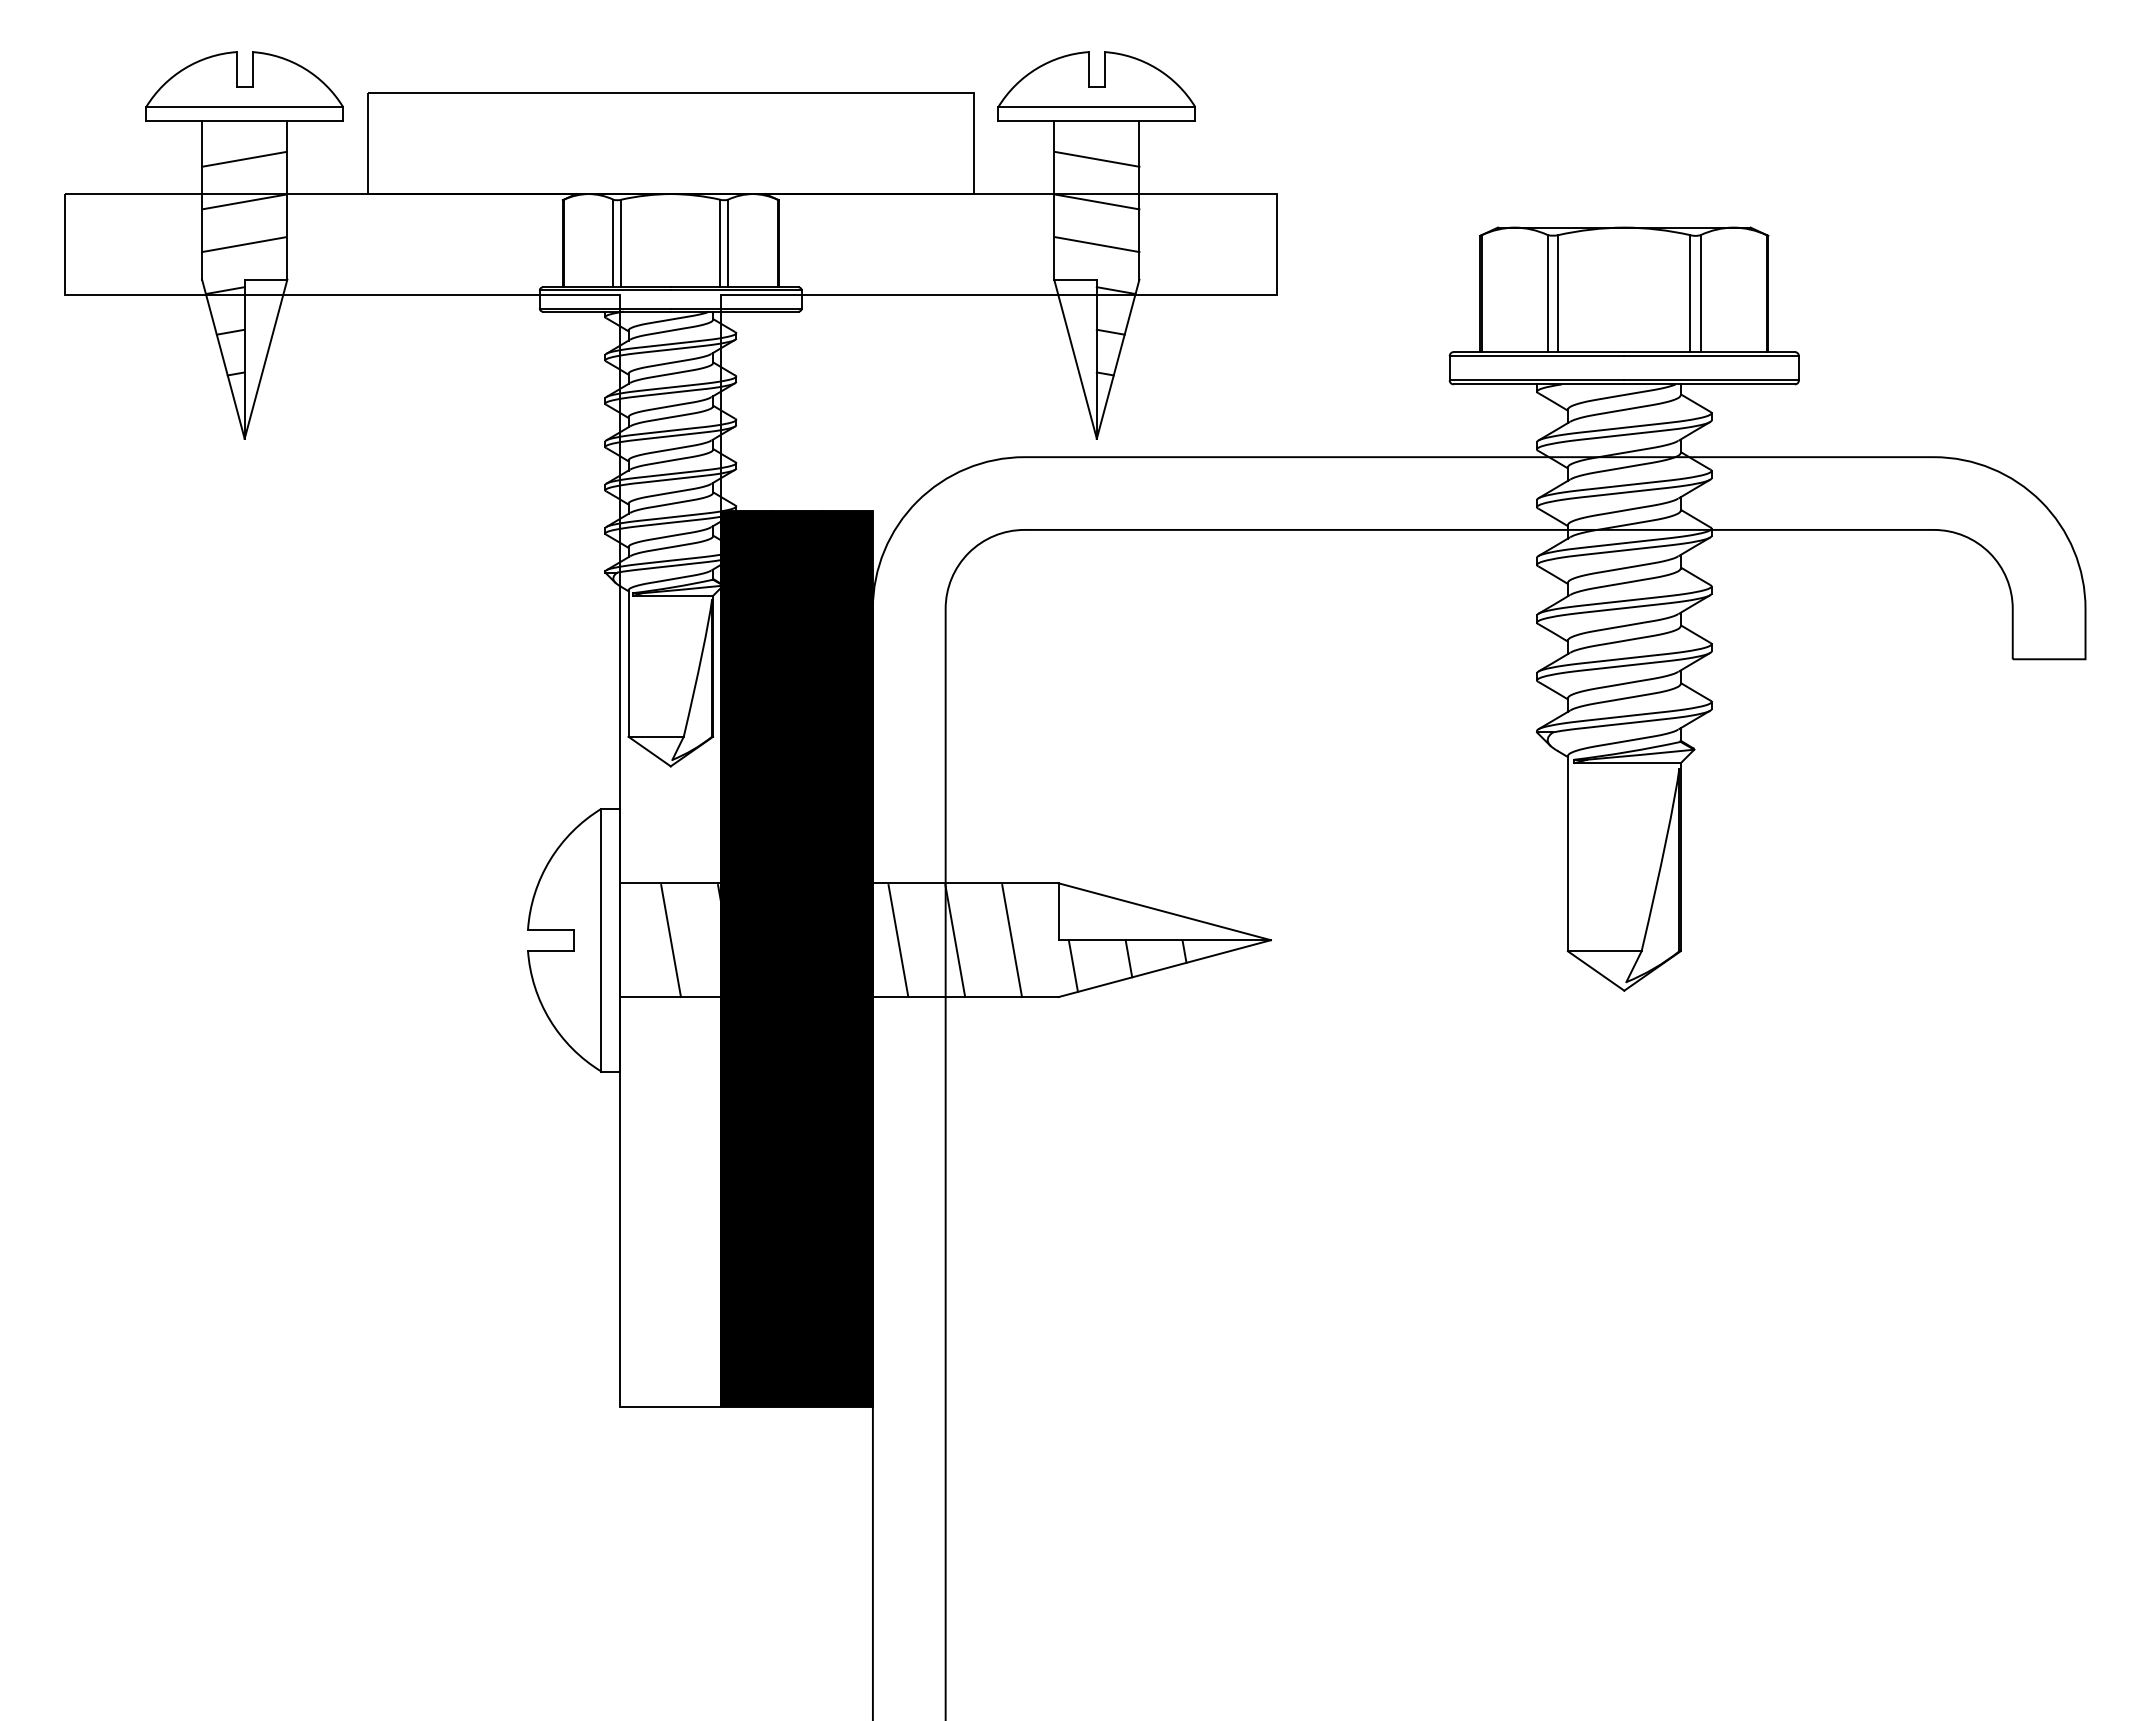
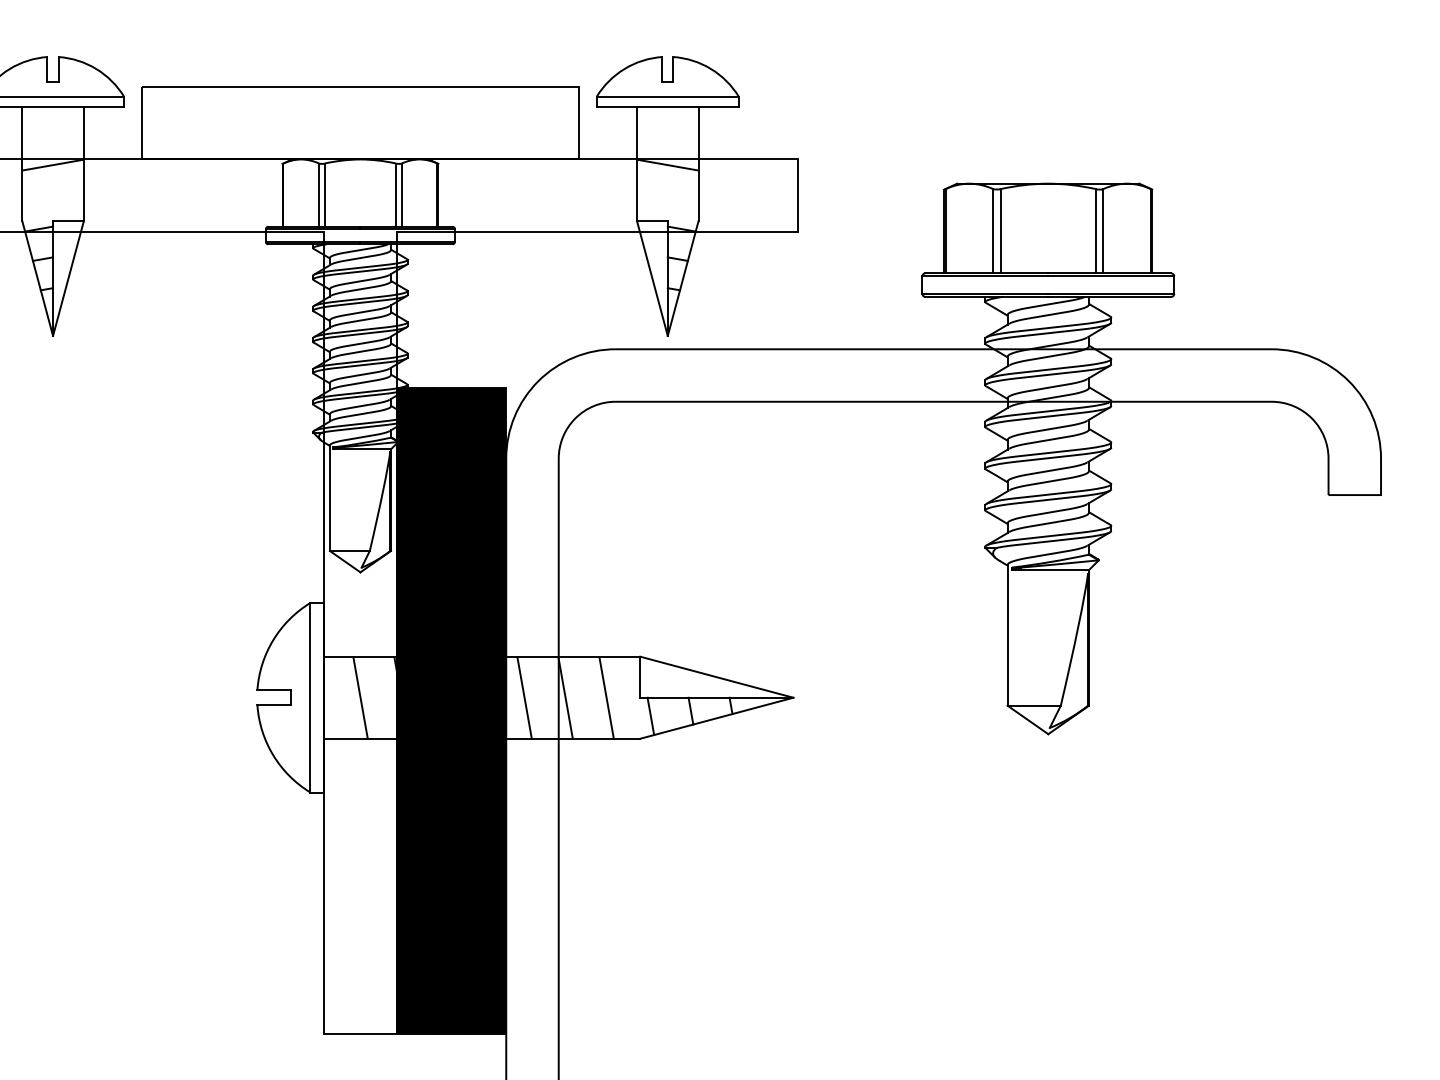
line: (244, 159) -> (52, 134), removed
line: (1097, 159) -> (668, 134), removed
line: (244, 244) -> (52, 195), removed
line: (1097, 244) -> (668, 195), removed

